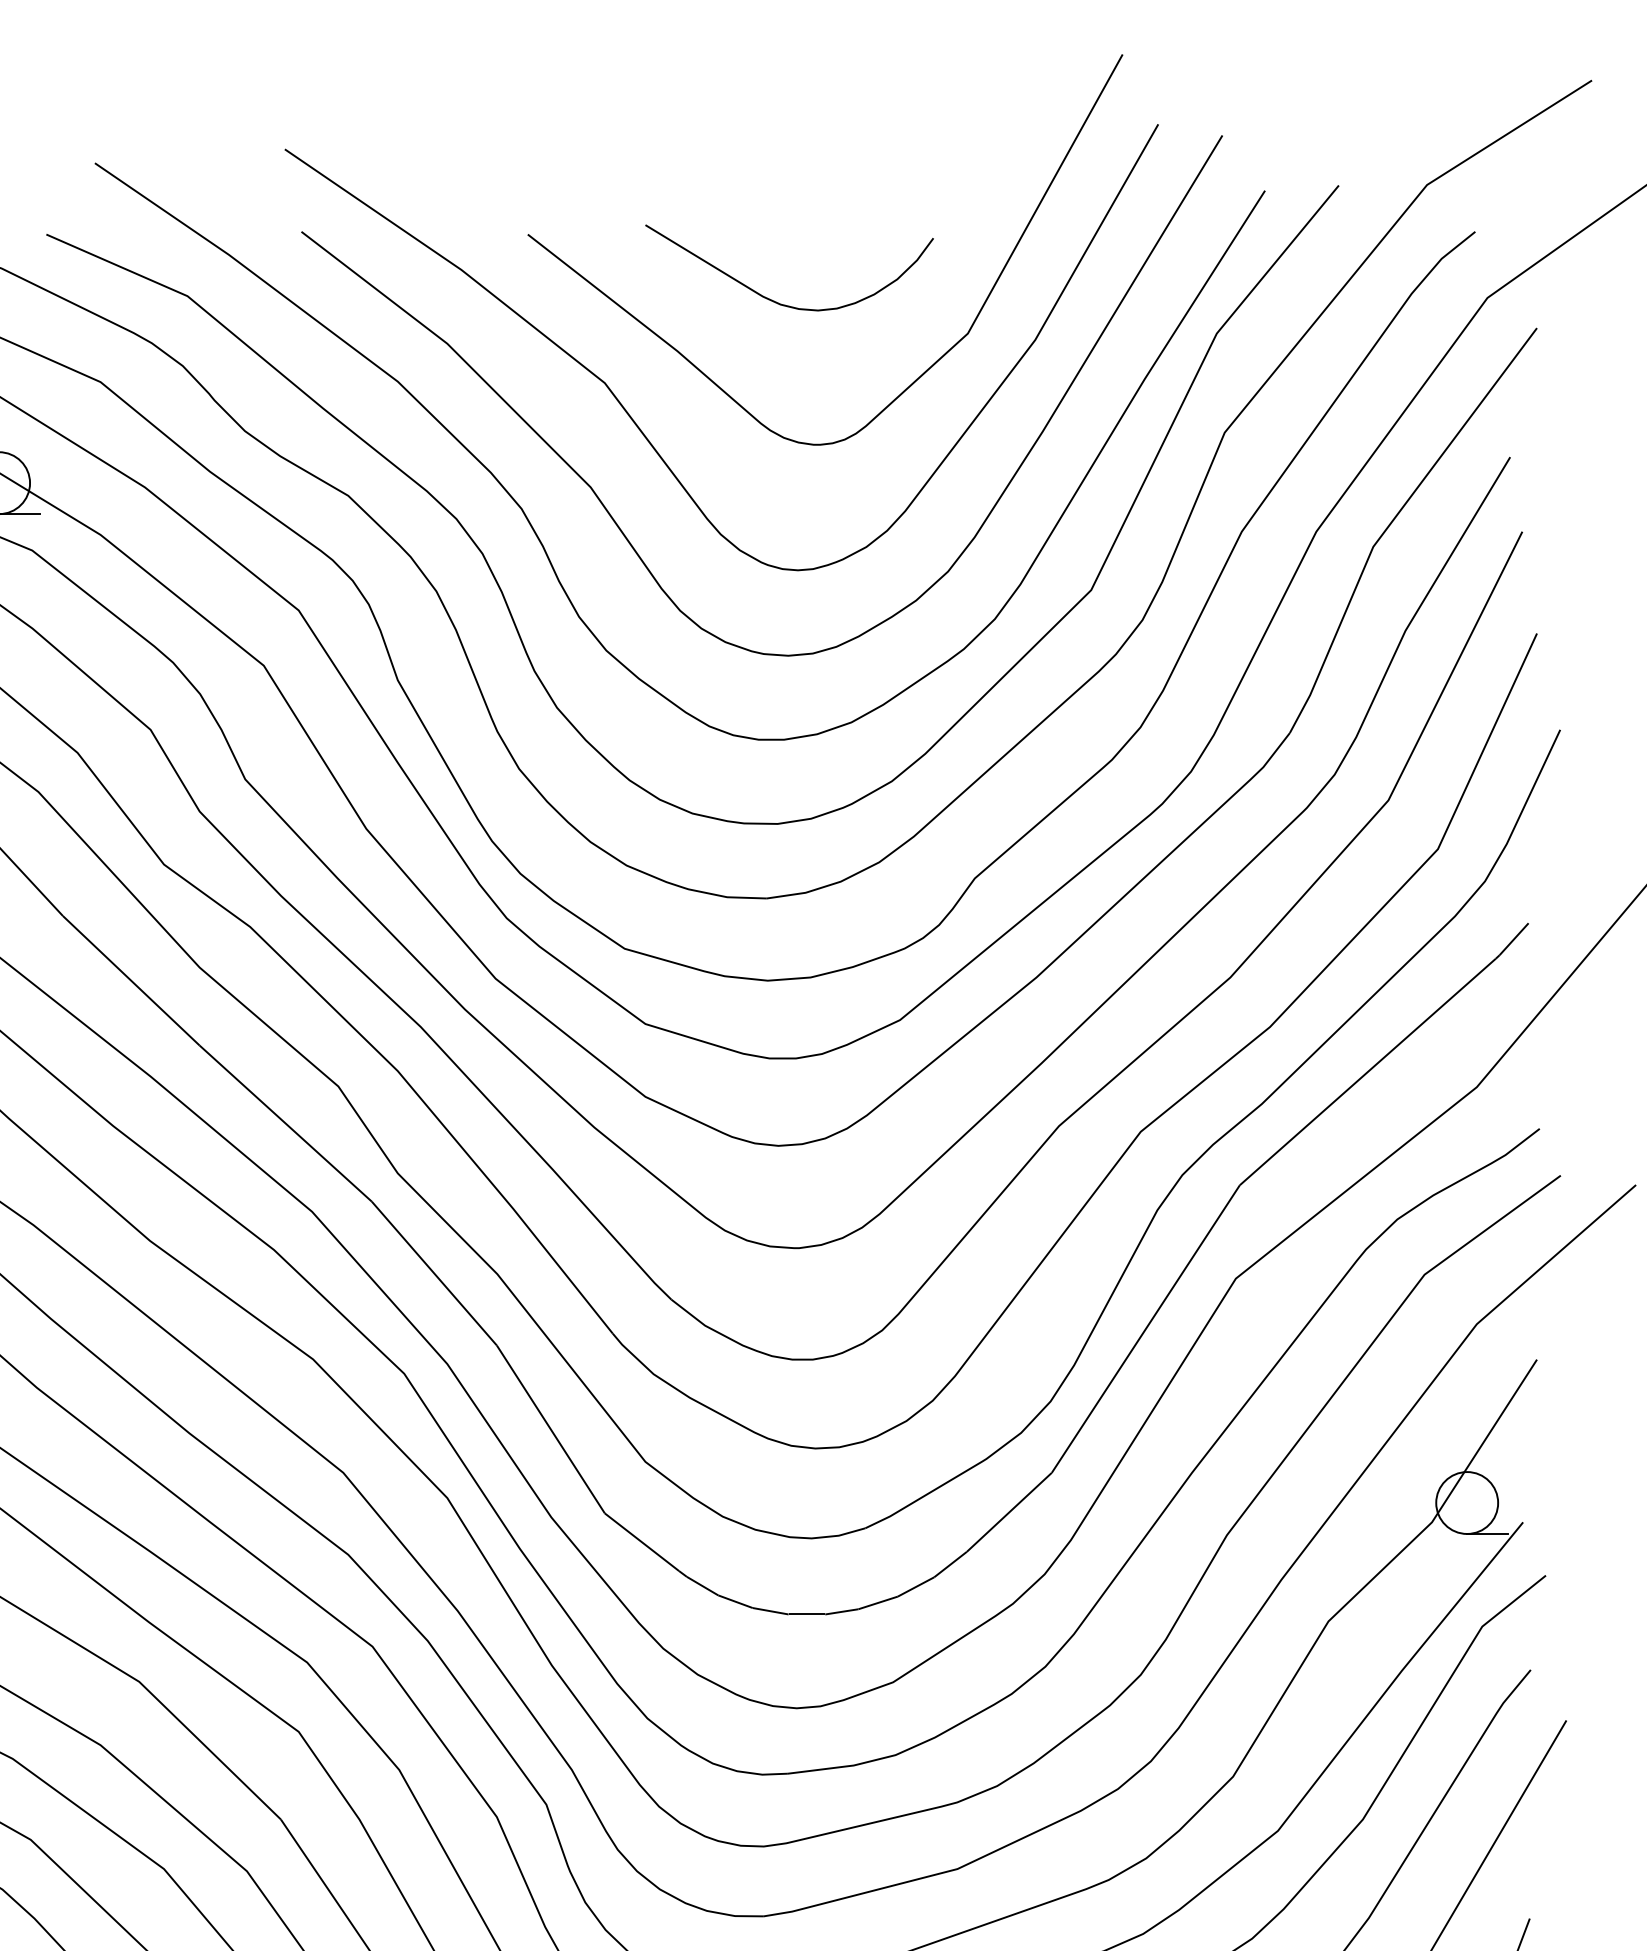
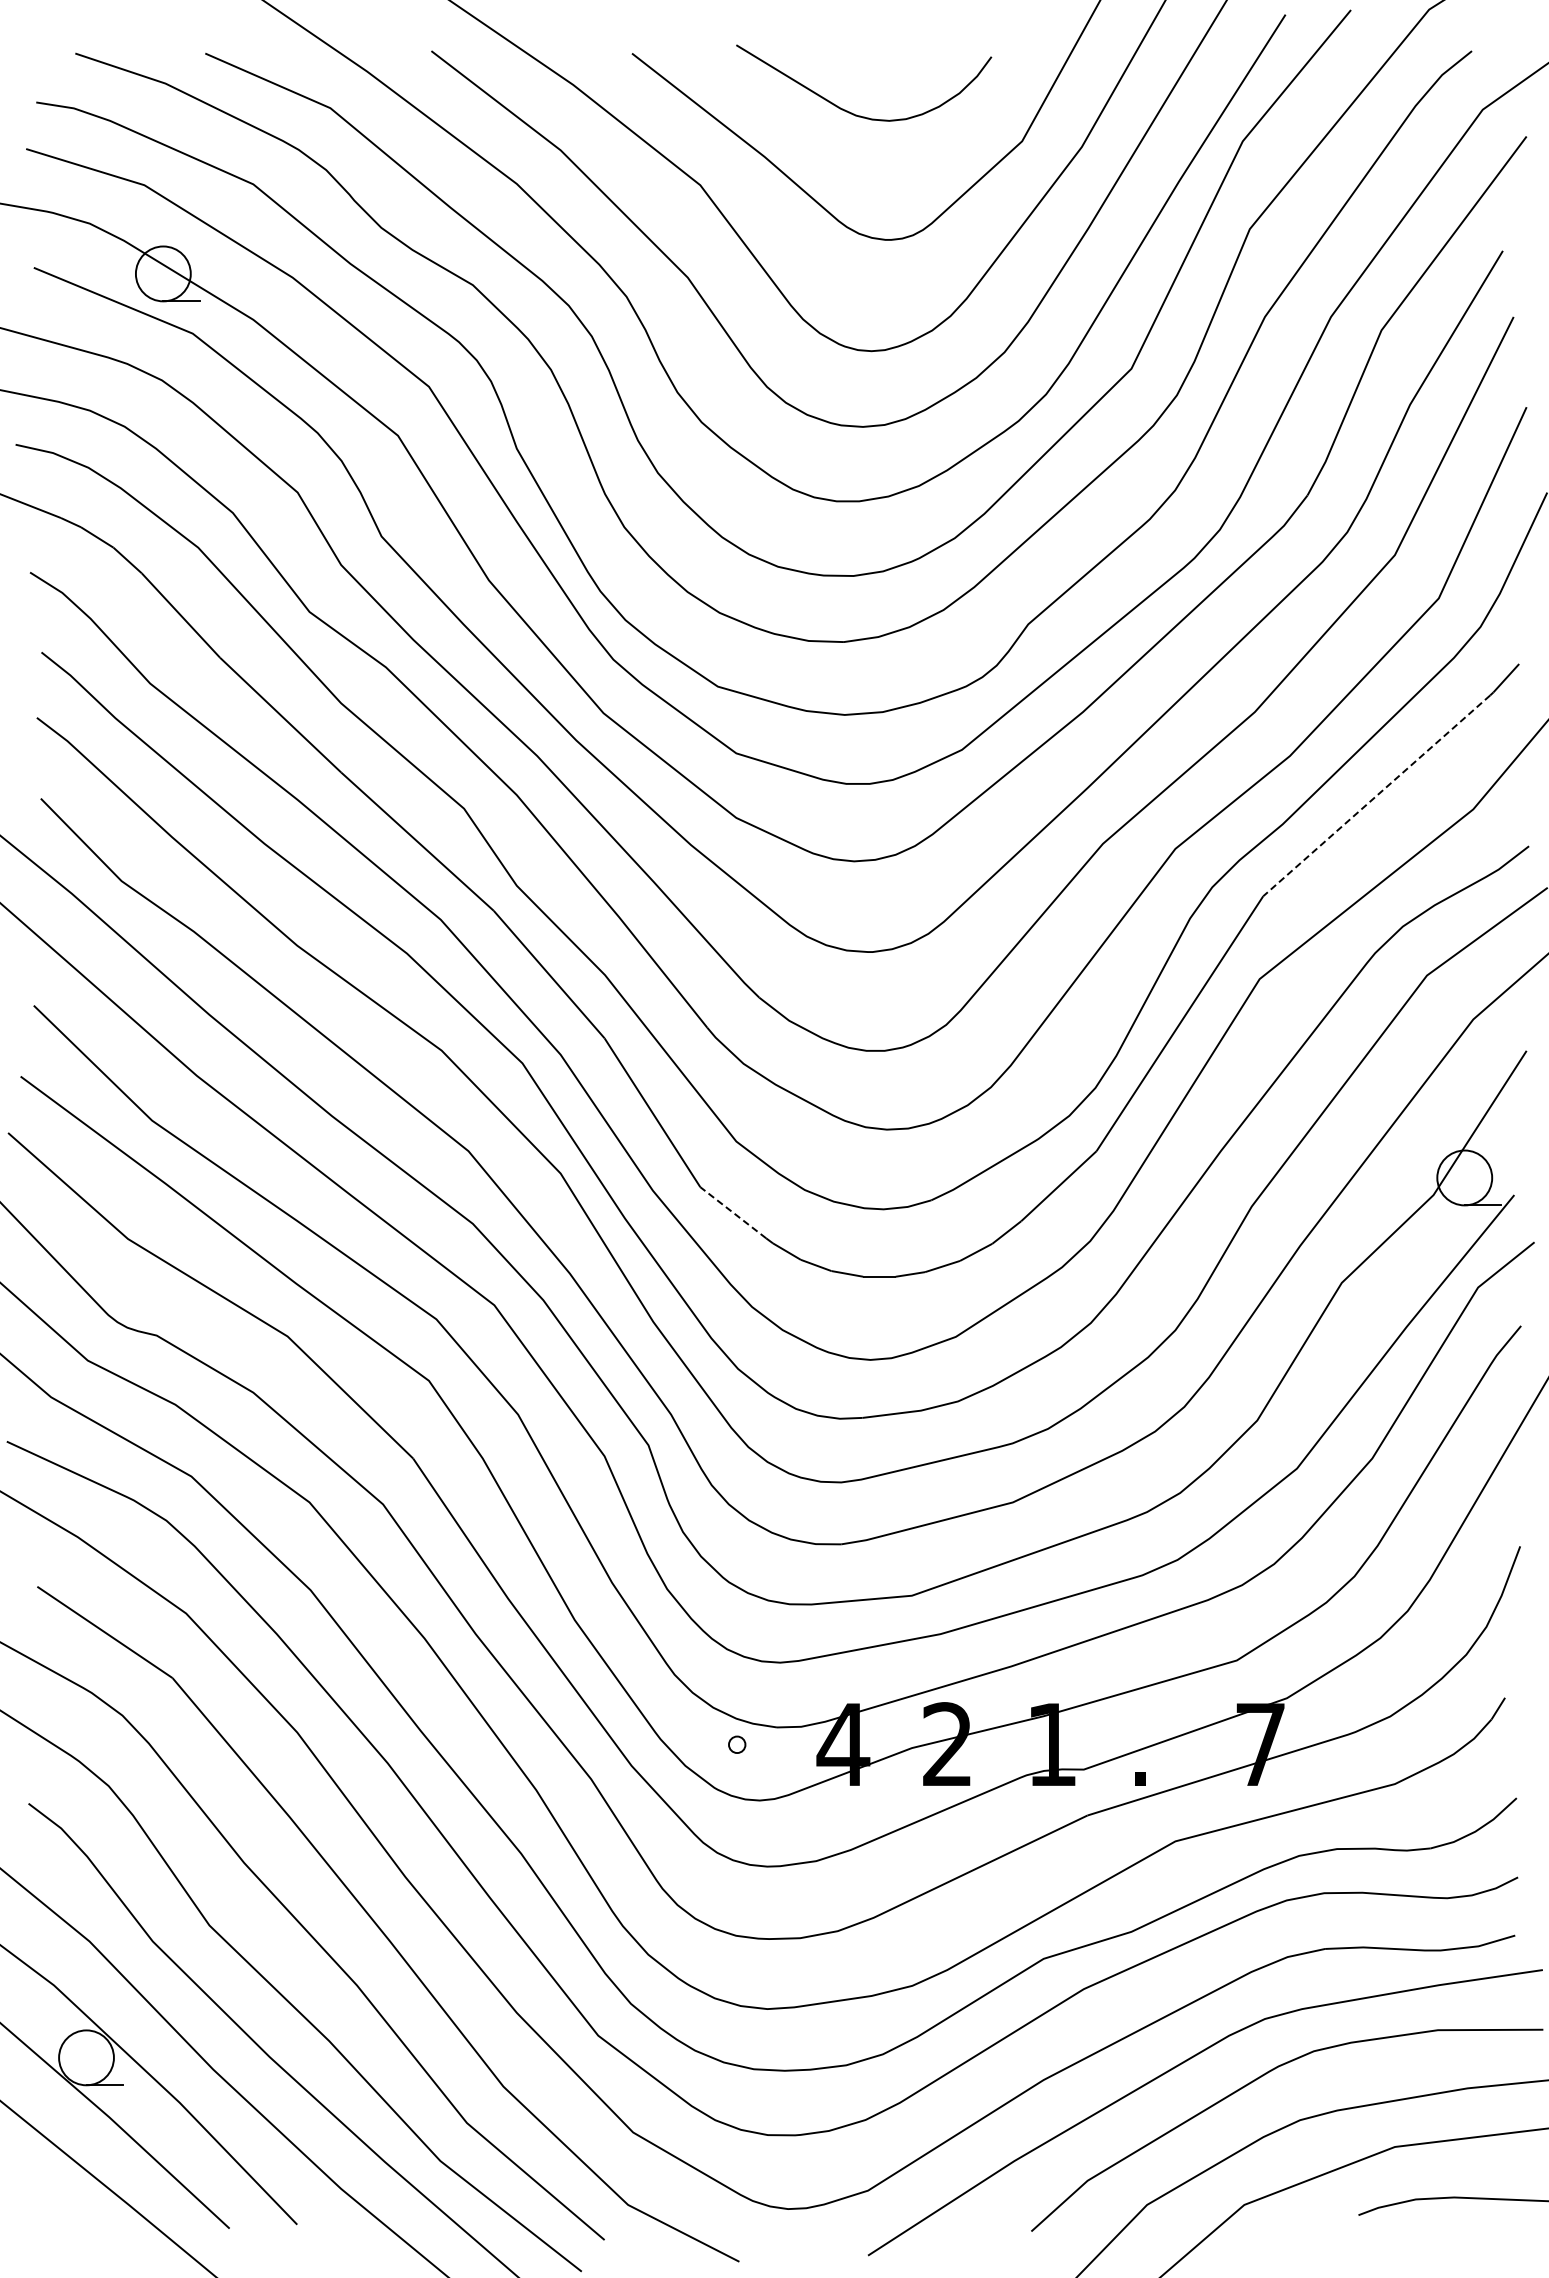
line: (1367, 1071) -> (1376, 795), solid -> dashed
line: (642, 1541) -> (733, 1212), solid -> dashed

